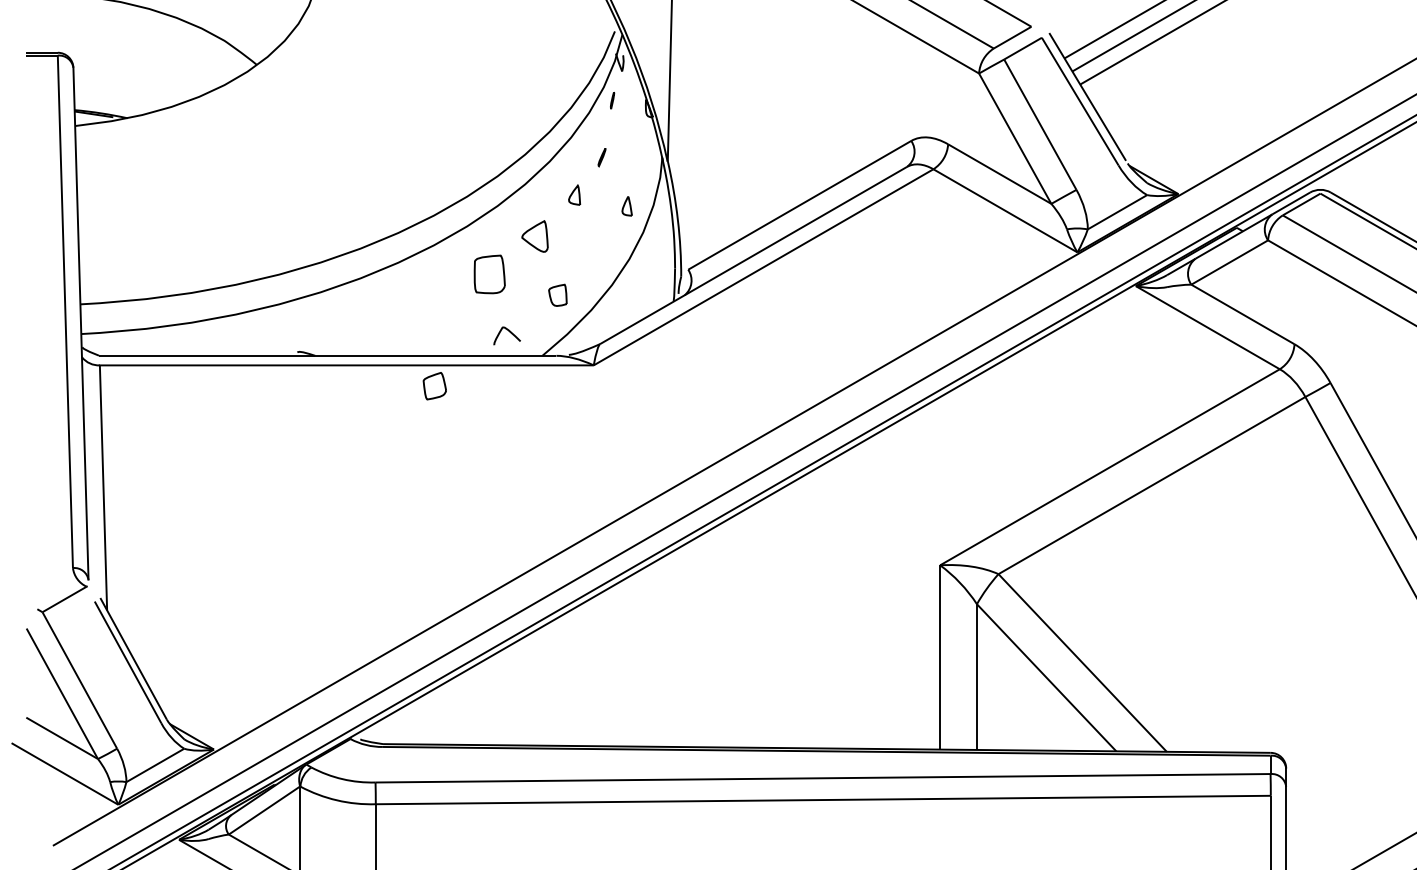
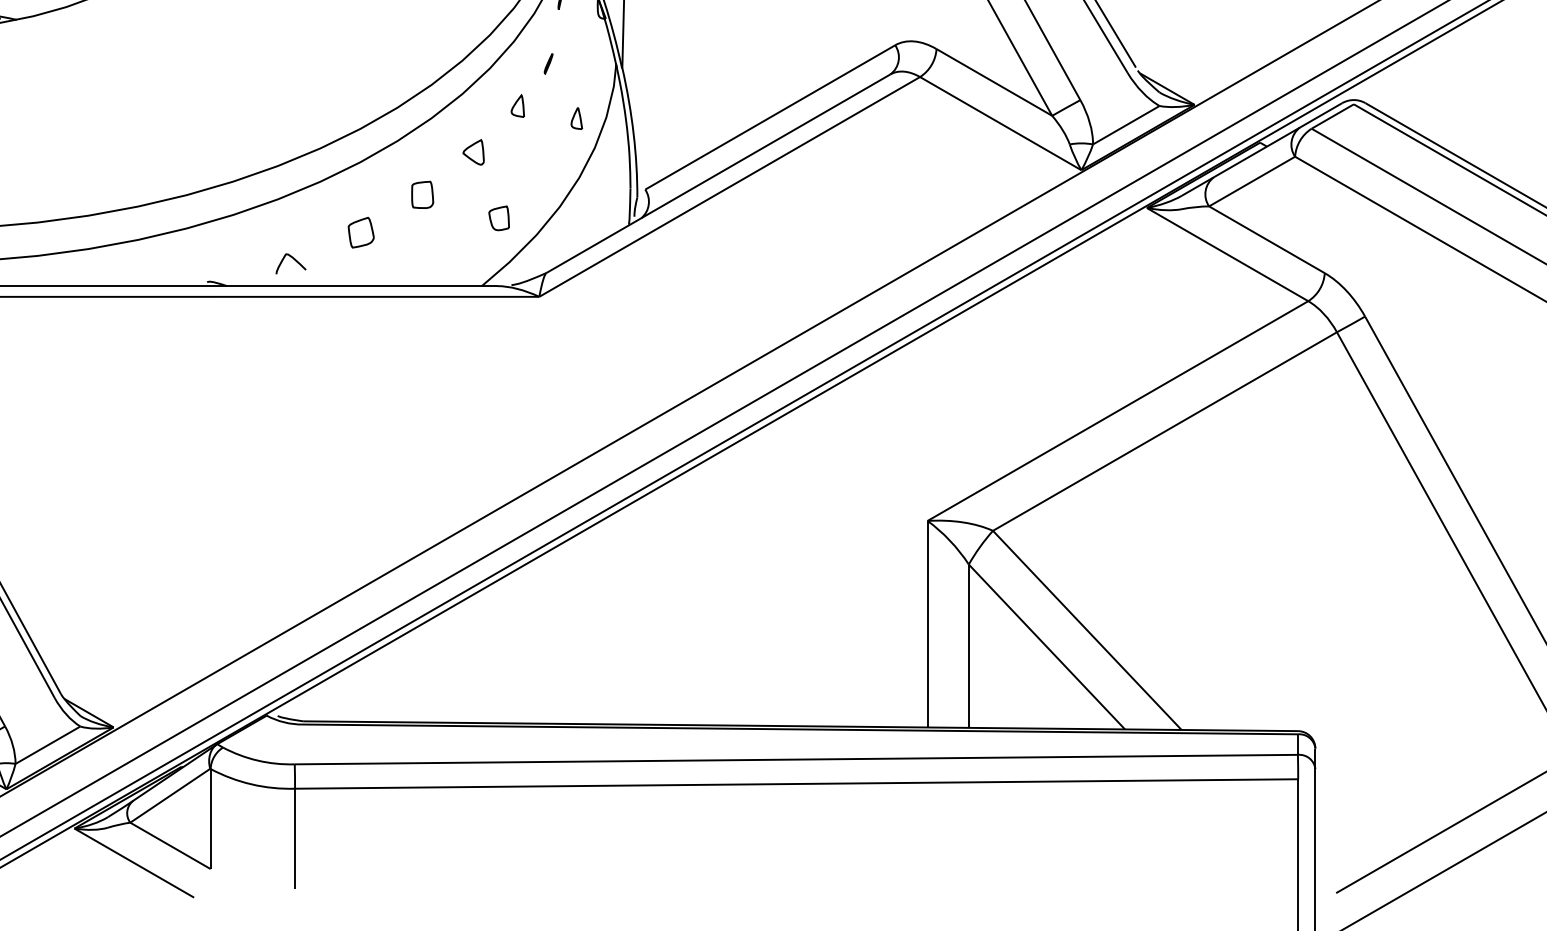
part: (535, 236) -> (474, 152), size x0.71
part: (489, 274) -> (422, 194), size x0.62
part: (506, 335) -> (290, 263), moved
part: (434, 386) -> (360, 233), moved

